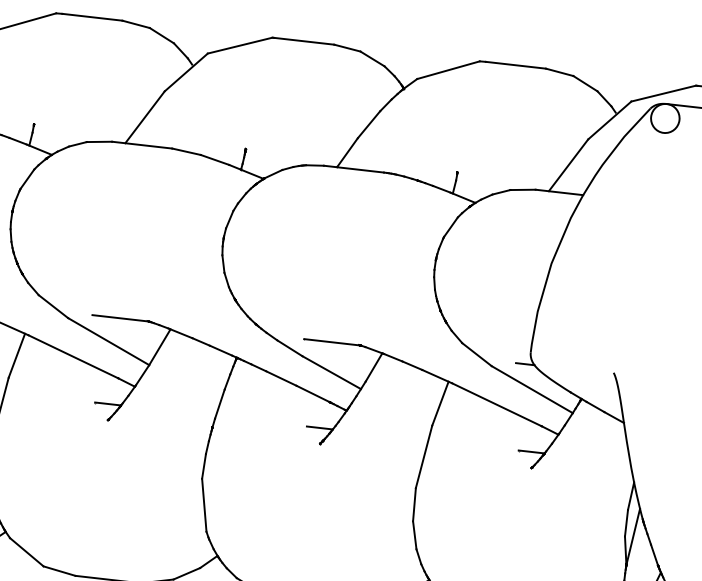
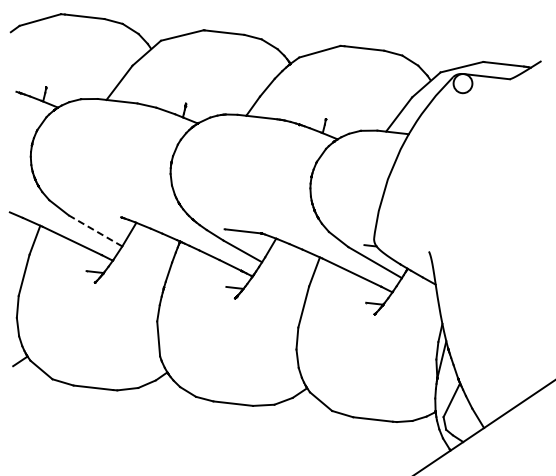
line: (120, 318) -> (103, 215), removed
line: (108, 340) -> (95, 230), solid -> dashed

